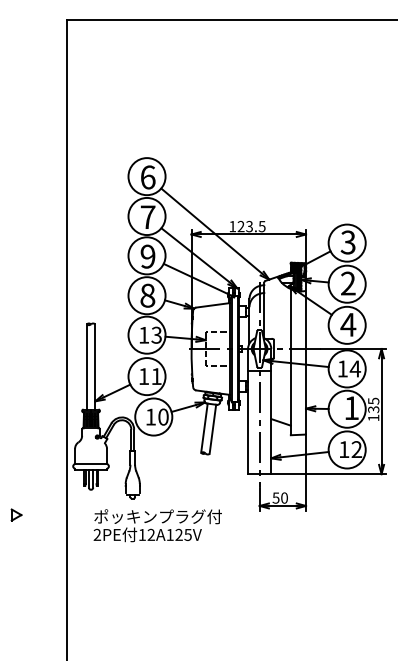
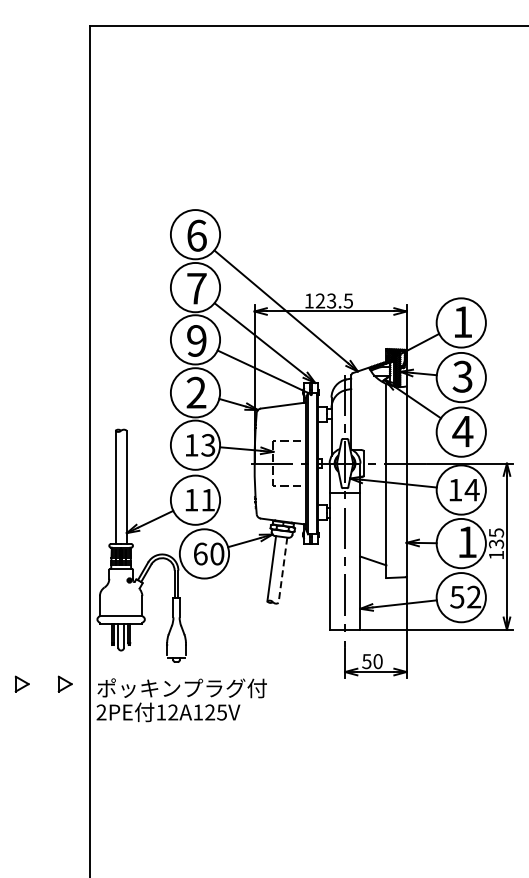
text: (348, 242) -> (462, 322), 3 -> 1
text: (348, 283) -> (462, 376), 2 -> 3
text: (147, 295) -> (196, 392), 8 -> 2
text: (150, 416) -> (200, 553), 10 -> 60
line: (212, 429) -> (282, 570), solid -> dashed
text: (344, 449) -> (457, 597), 12 -> 52
part: (48, 514) -> (64, 683), added
text: (157, 525) -> (181, 700), moved

